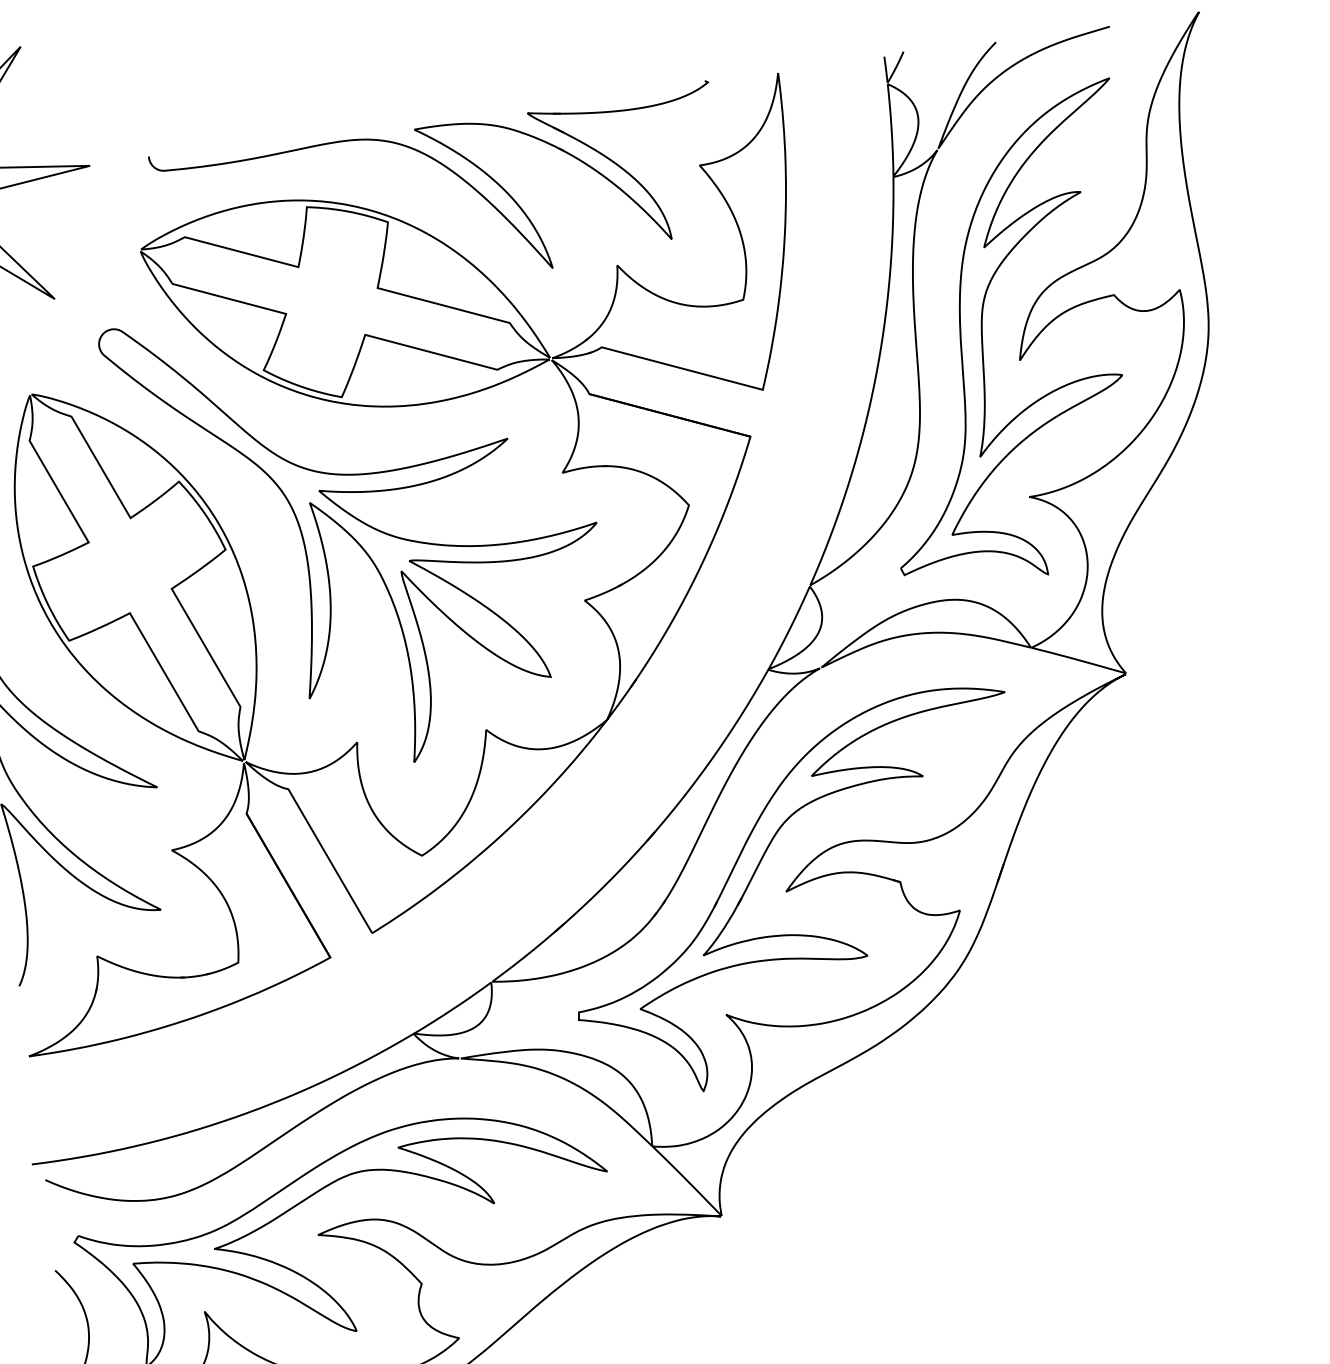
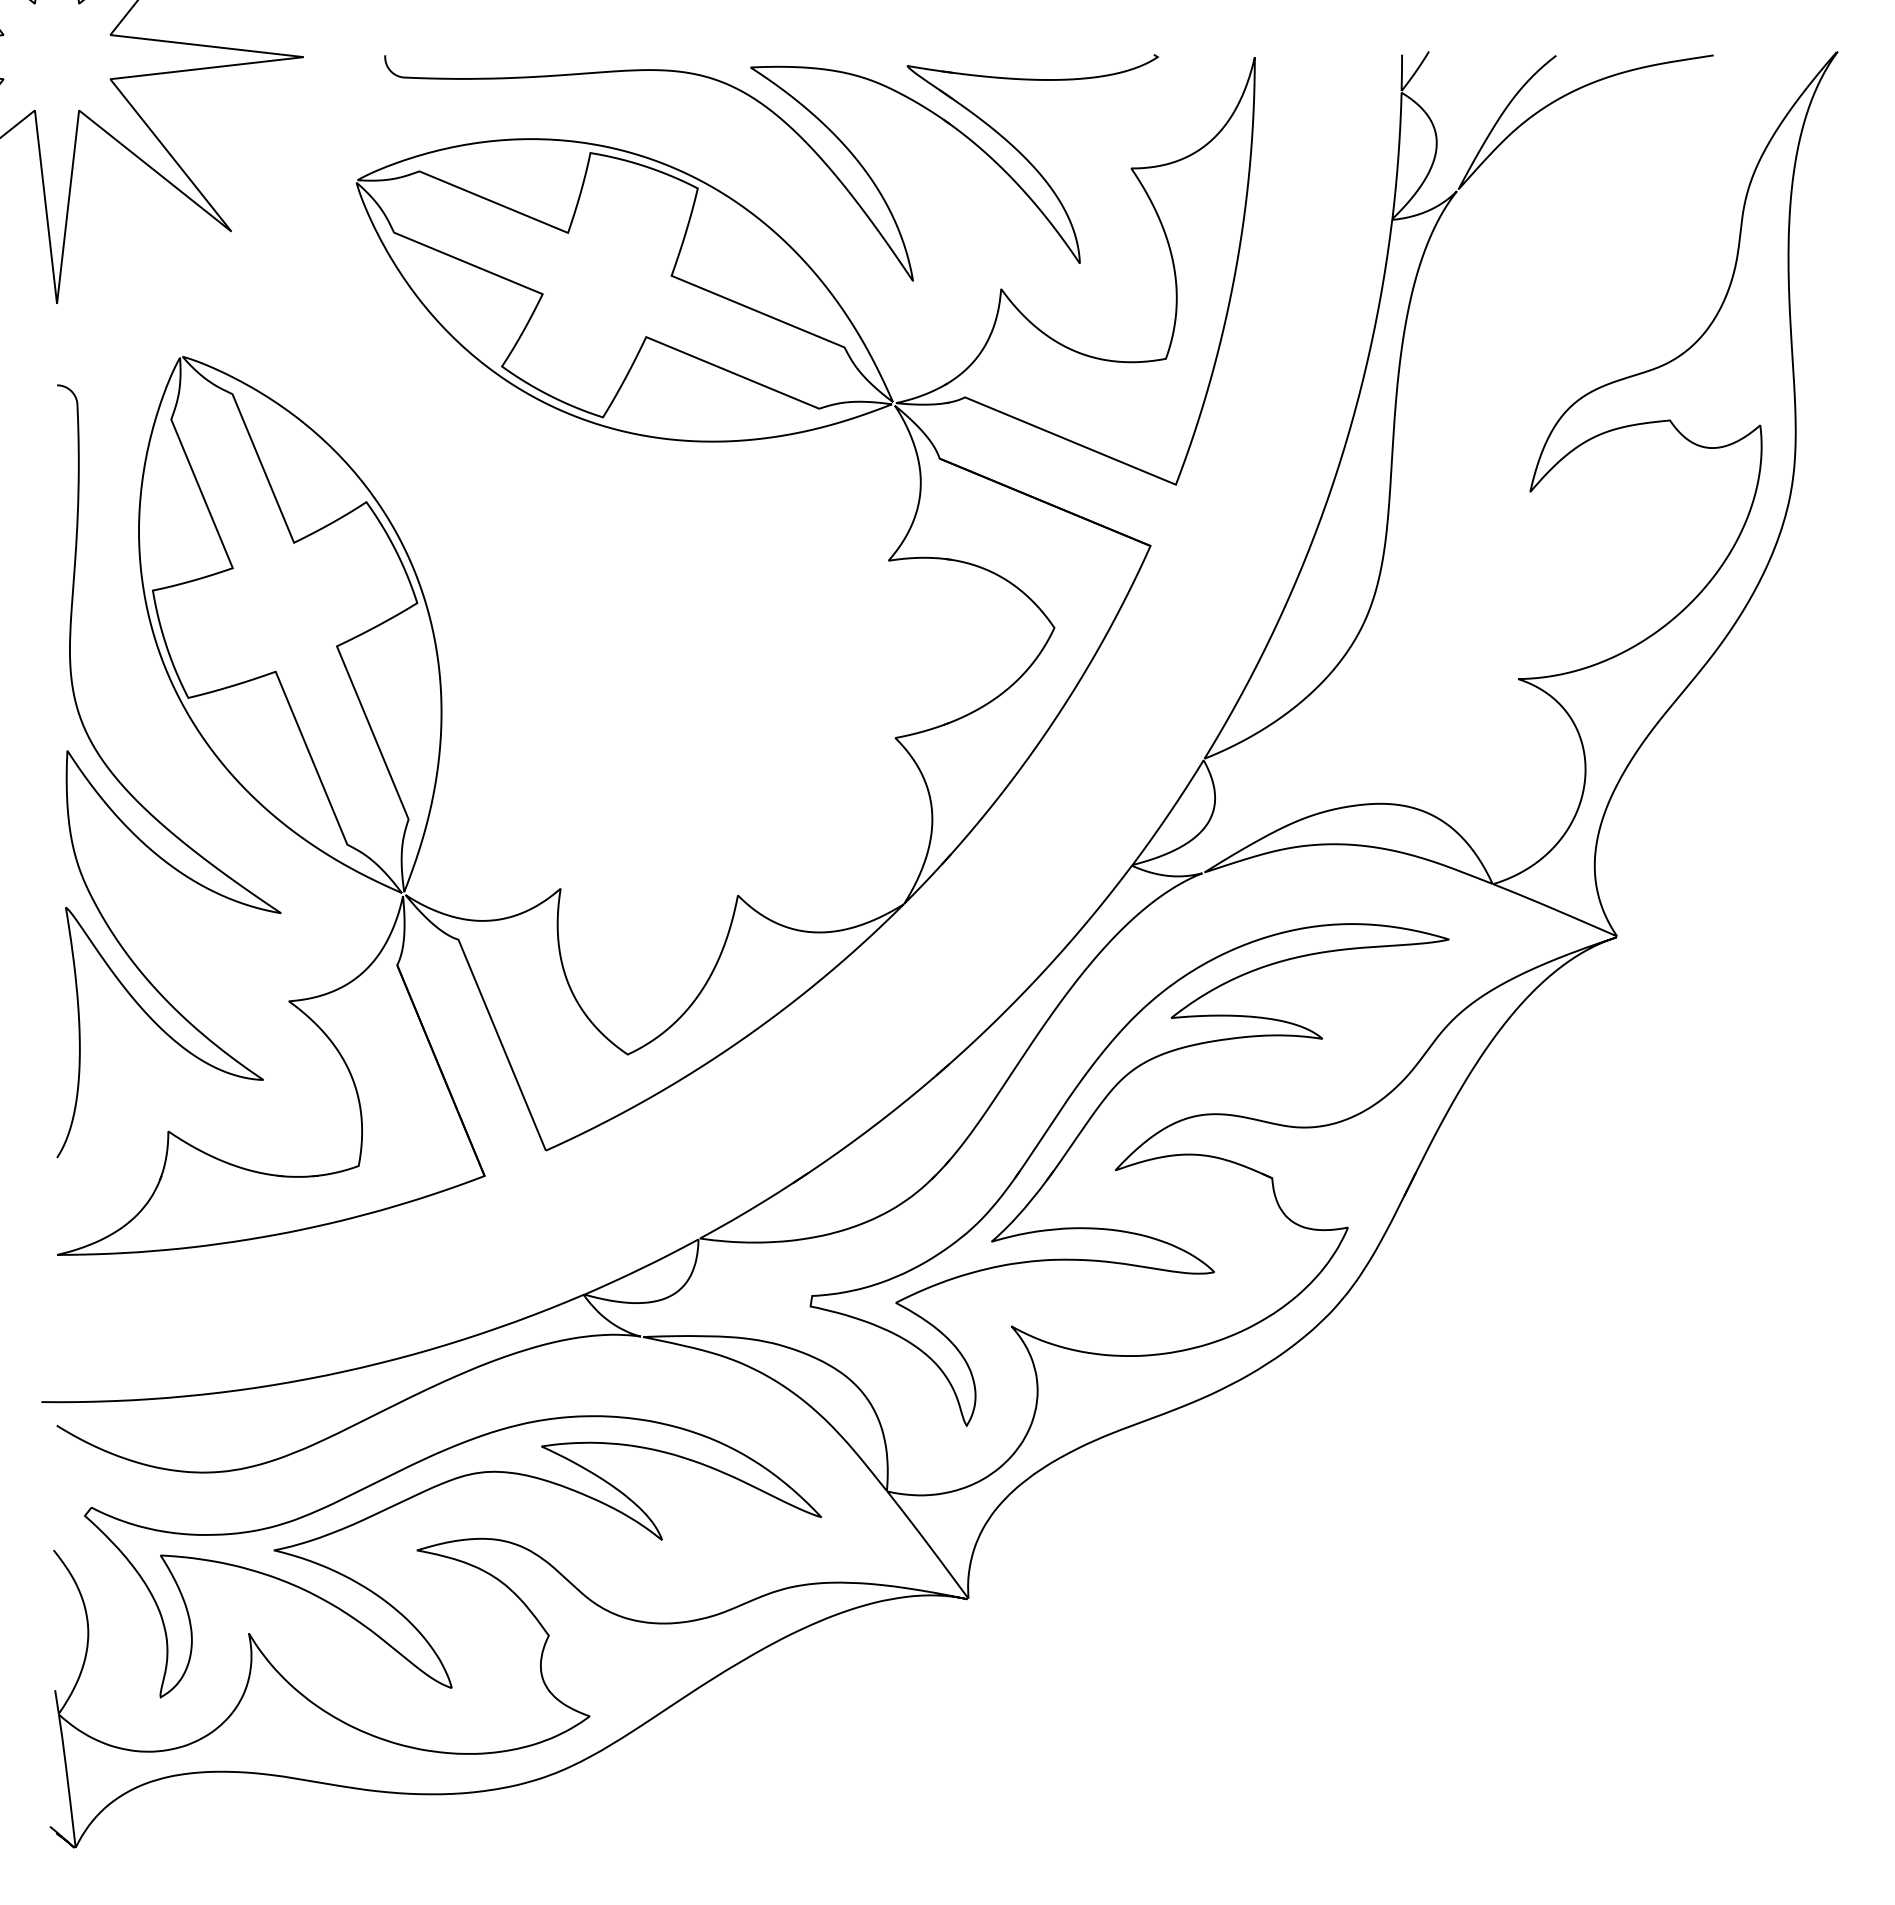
part: (982, 336) -> (1484, 452), removed
part: (361, 532) -> (604, 604), removed

